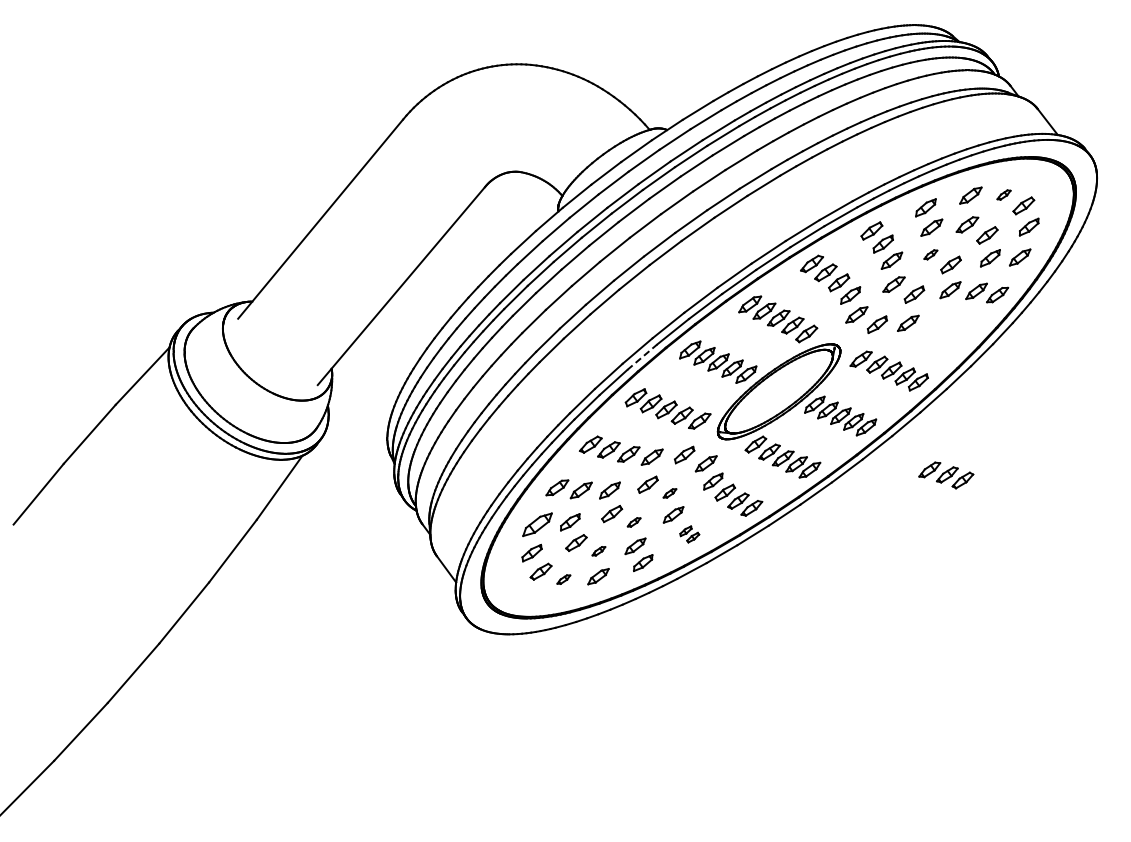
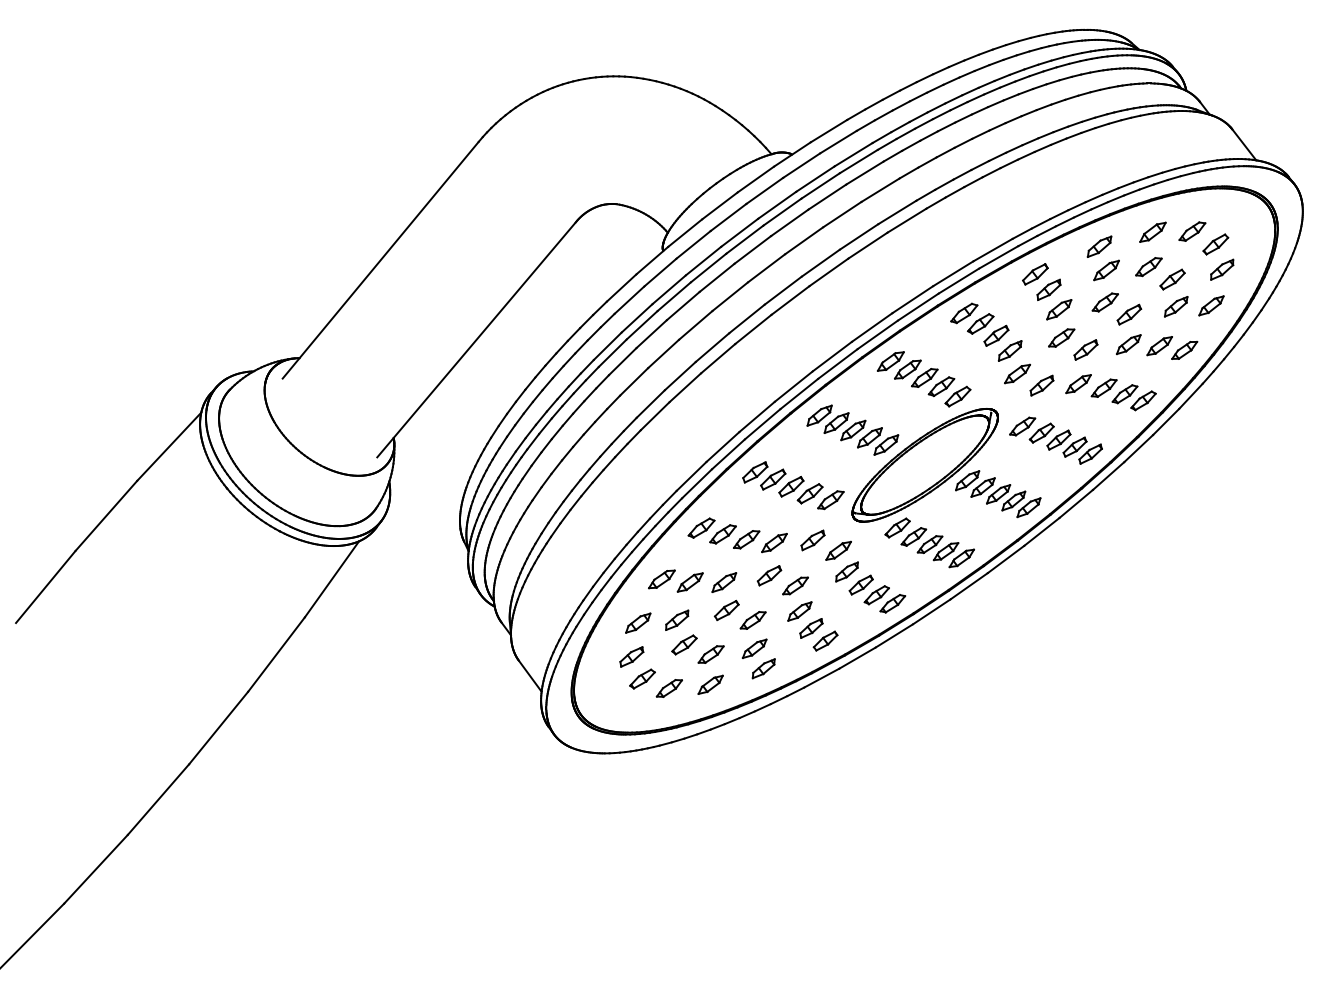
part: (1003, 194) -> (1191, 230), size x1.67
part: (930, 254) -> (1105, 302), size x1.67
line: (642, 357) -> (762, 424), dashed -> solid
part: (946, 475) -> (1124, 394), moved
part: (669, 493) -> (795, 586), size x1.67
part: (633, 522) -> (752, 620), size x1.67
part: (537, 524) -> (638, 622), size x0.71
part: (689, 534) -> (818, 634), size x1.67
part: (598, 551) -> (710, 654), size x1.67
part: (563, 579) -> (669, 688), size x1.67

